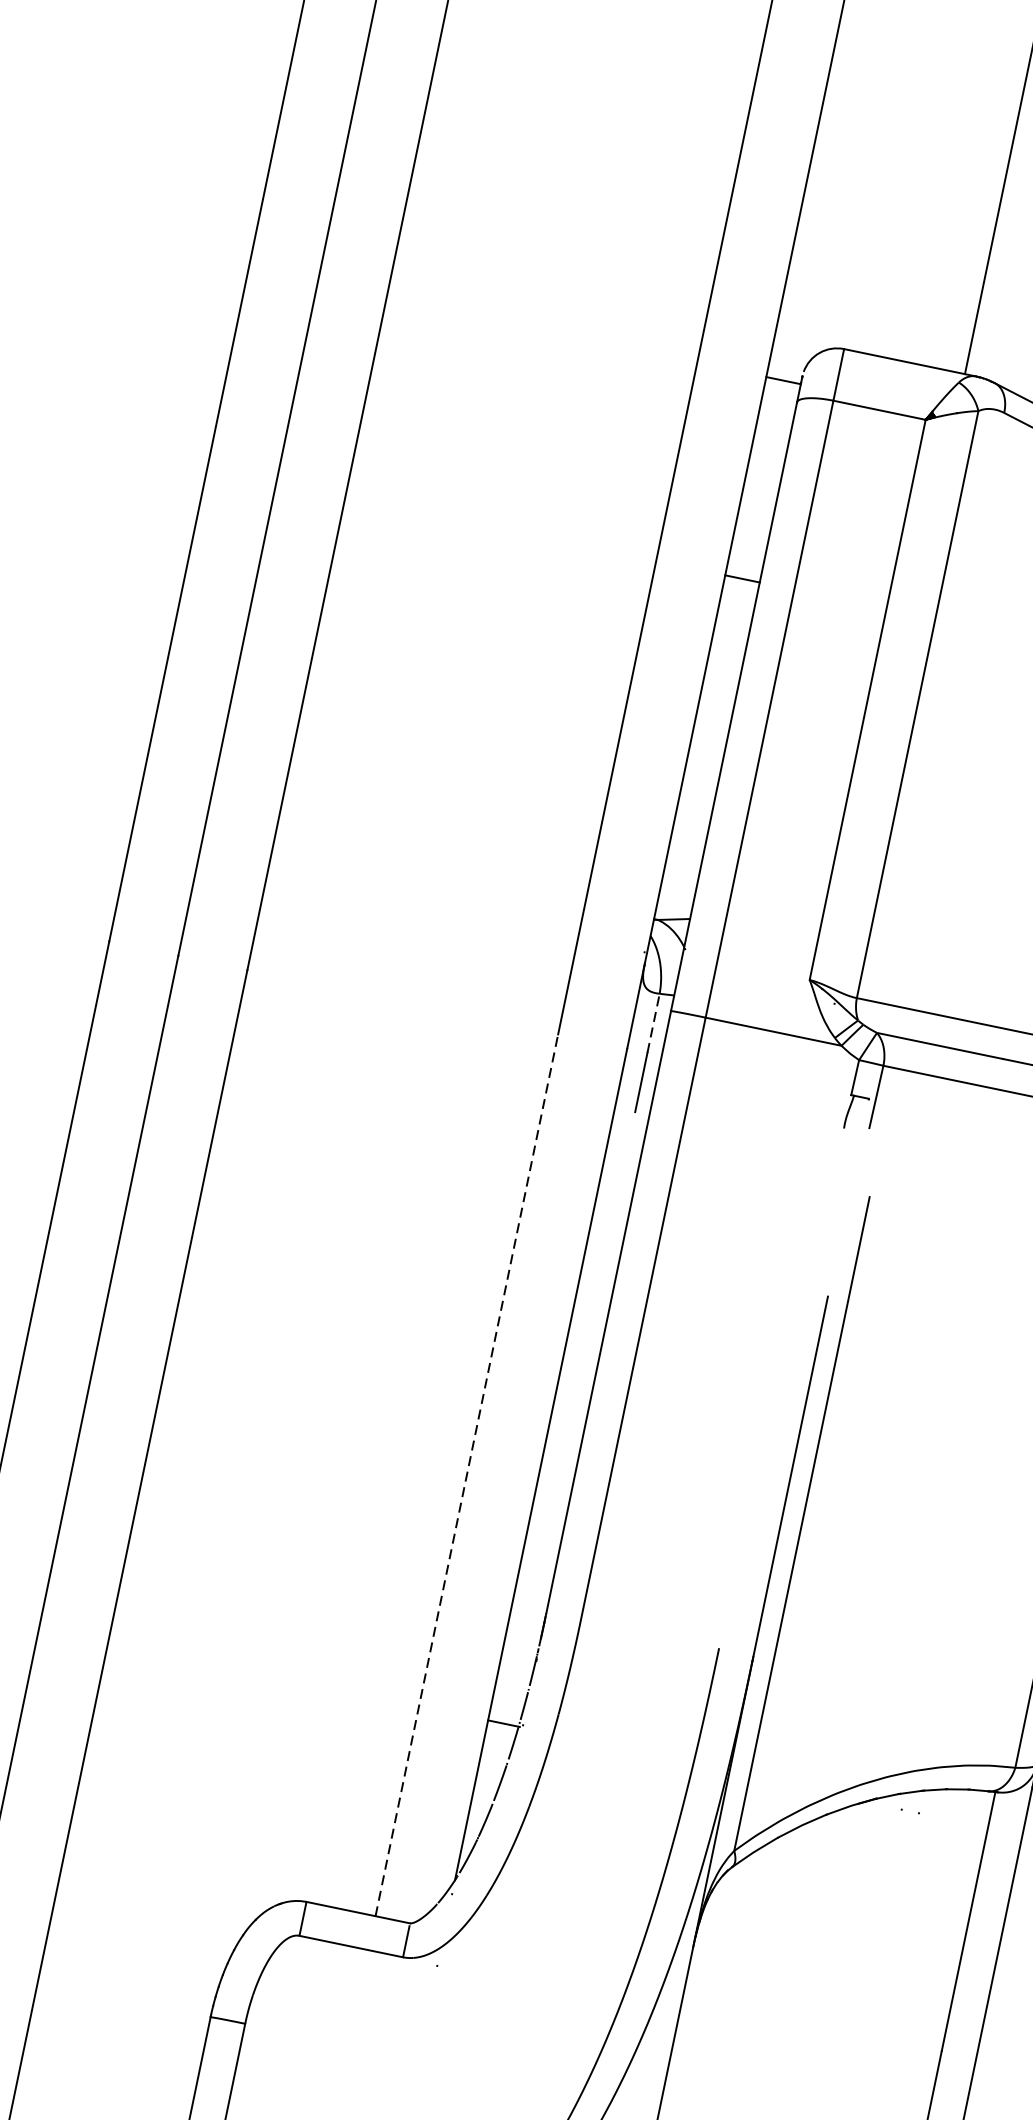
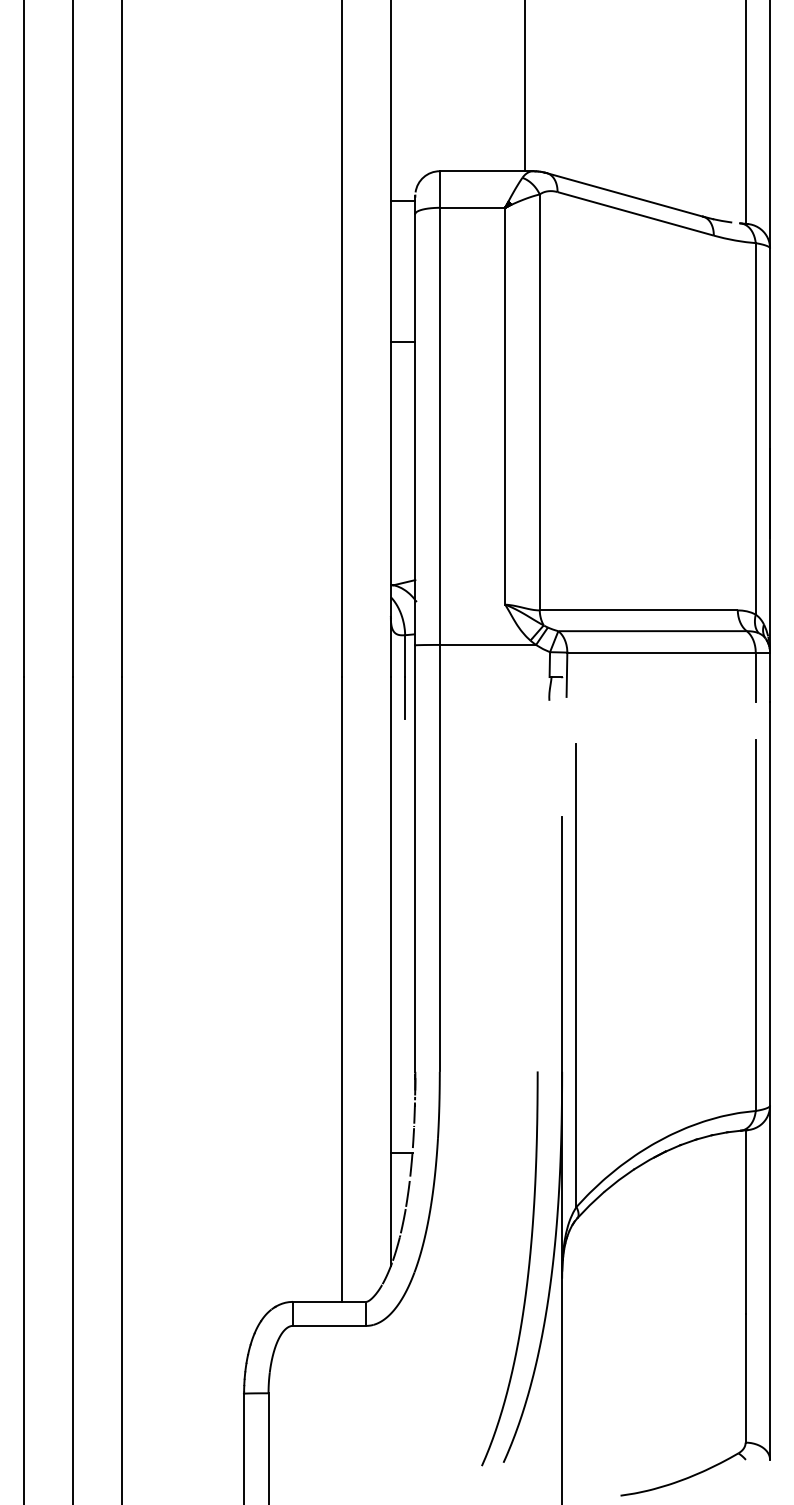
line: (653, 1023) -> (405, 656), dashed -> solid
line: (466, 1473) -> (341, 988), dashed -> solid

